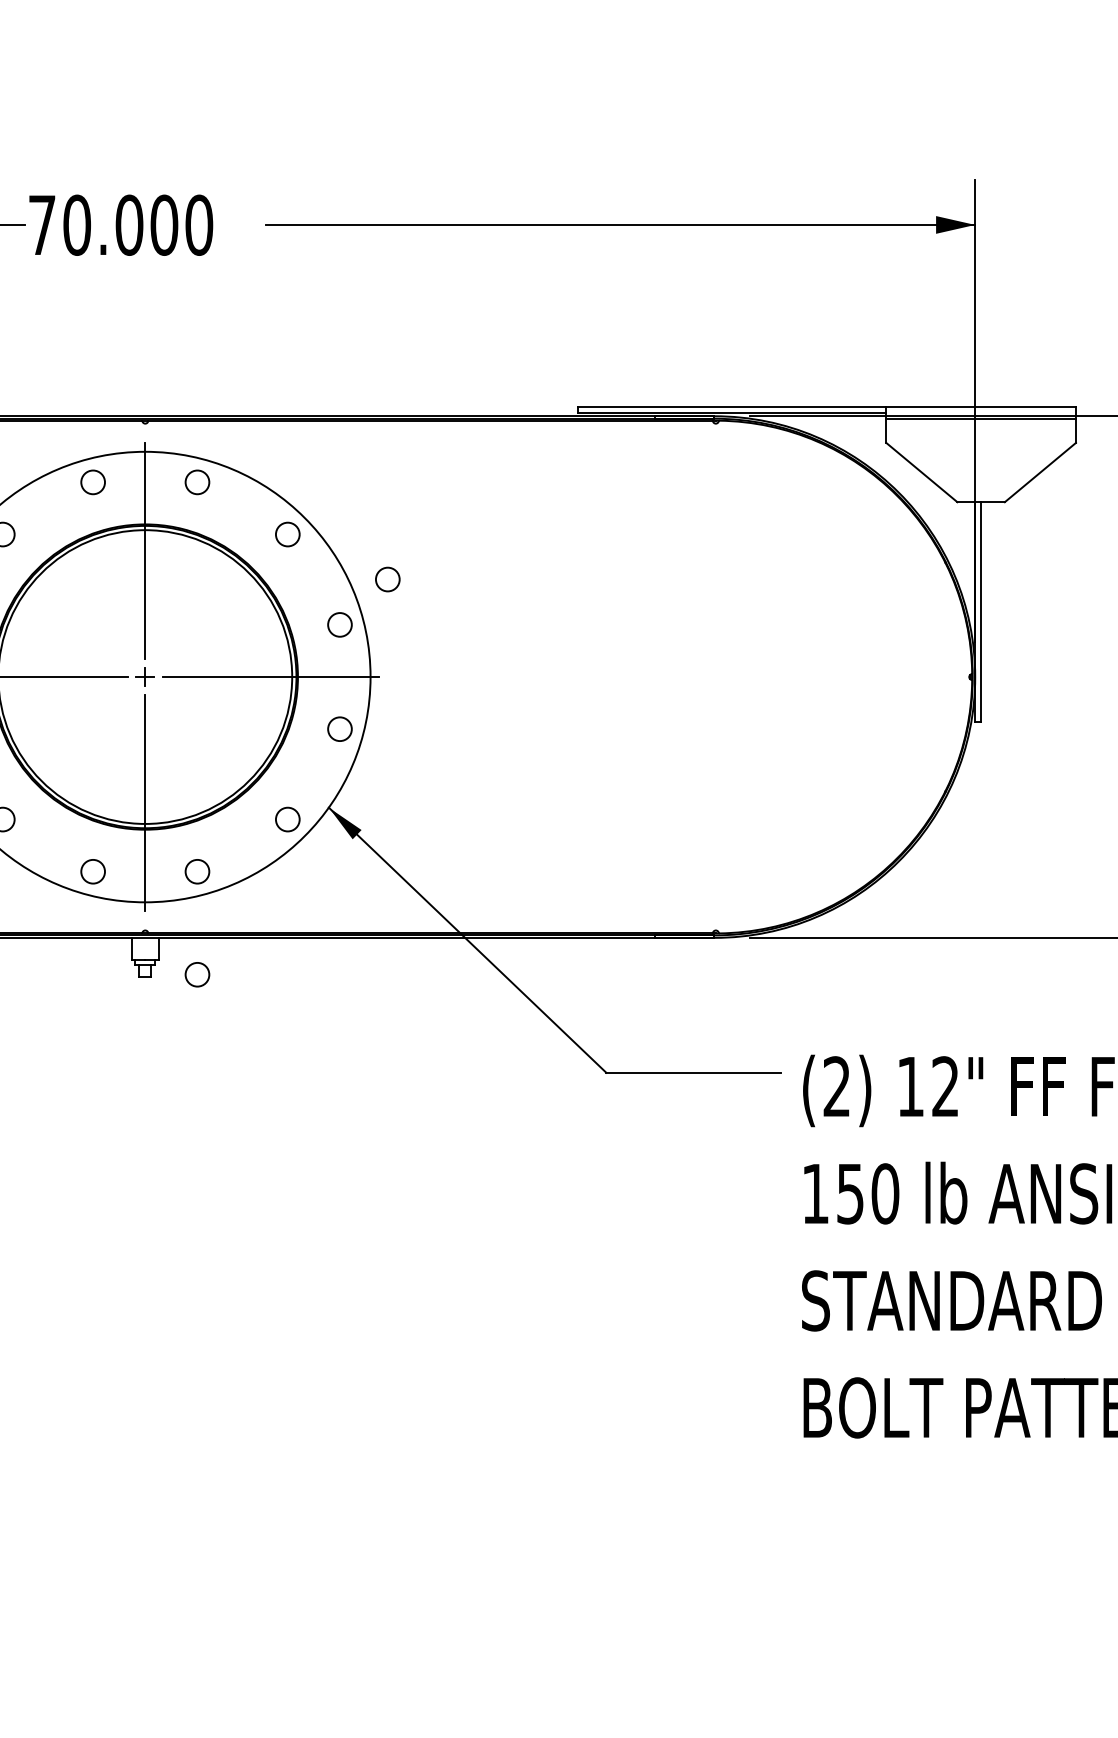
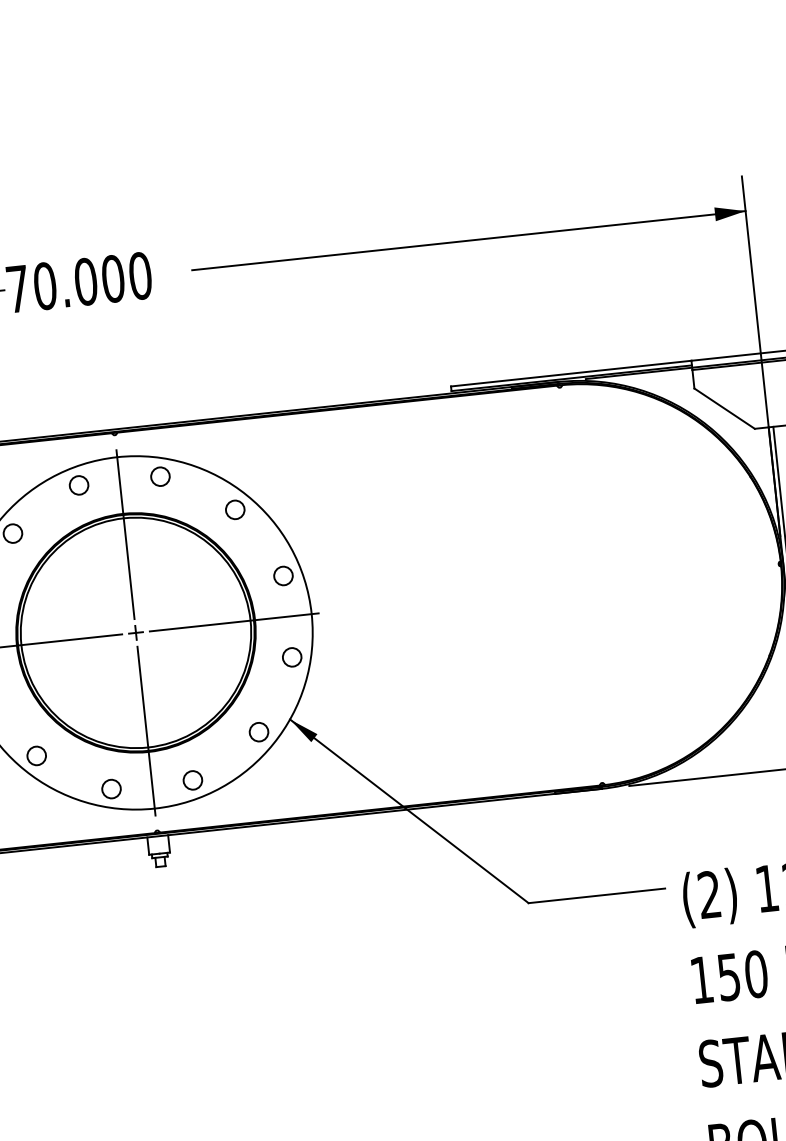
circle: (387, 579) -> (316, 536), removed
circle: (197, 974) -> (201, 860), removed

